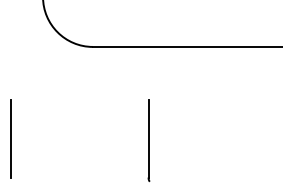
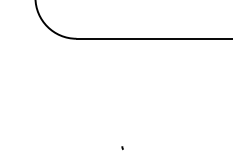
line: (148, 138) -> (122, 114), removed
line: (11, 139) -> (9, 114), removed

